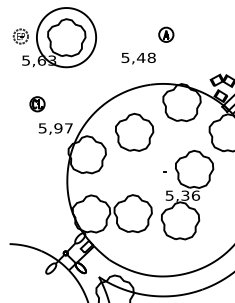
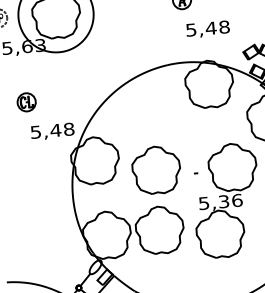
text: (138, 58) -> (207, 29), moved
text: (63, 128) -> (62, 130), 5,97 -> 5,48
part: (134, 132) -> (156, 170), moved

